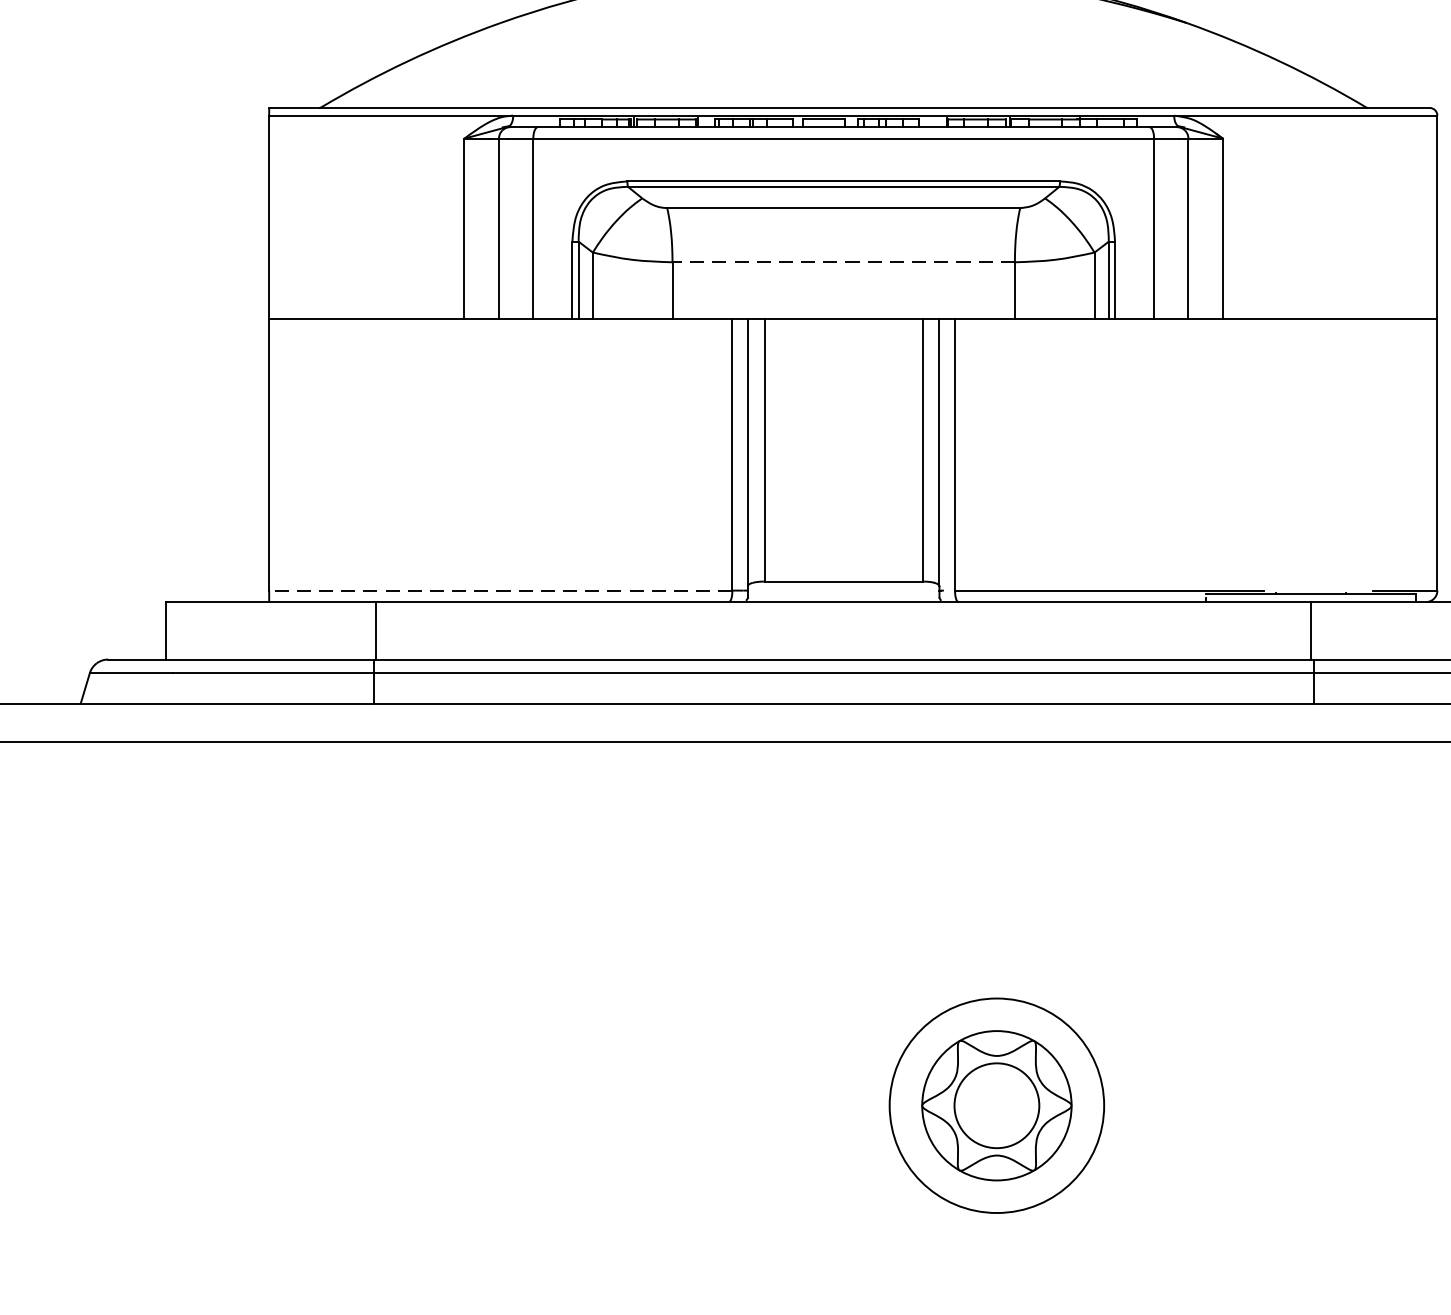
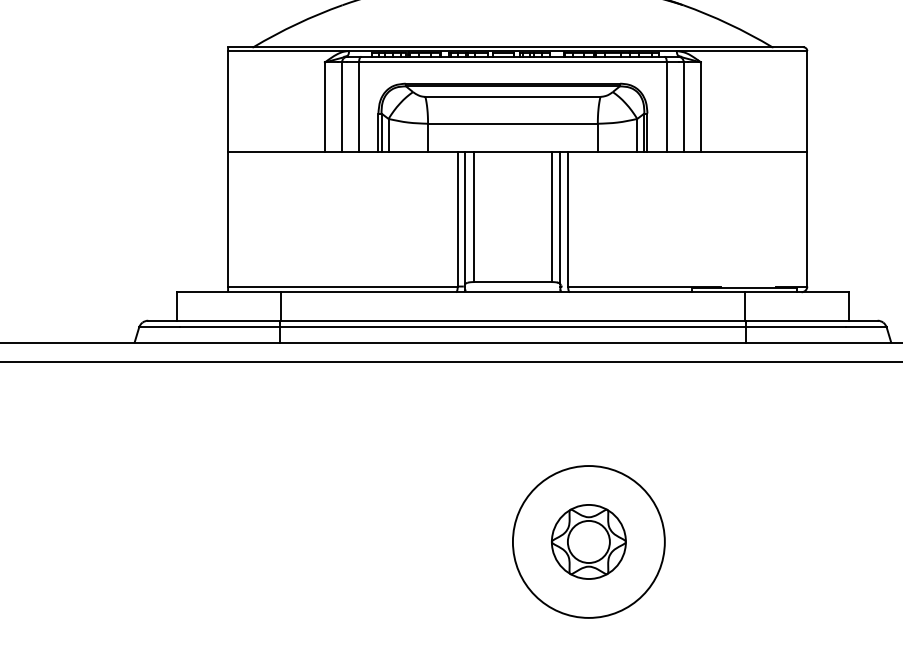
line: (842, 261) -> (512, 123), dashed -> solid
line: (499, 590) -> (342, 286), dashed -> solid
circle: (996, 1104) -> (588, 541), size x1.43

